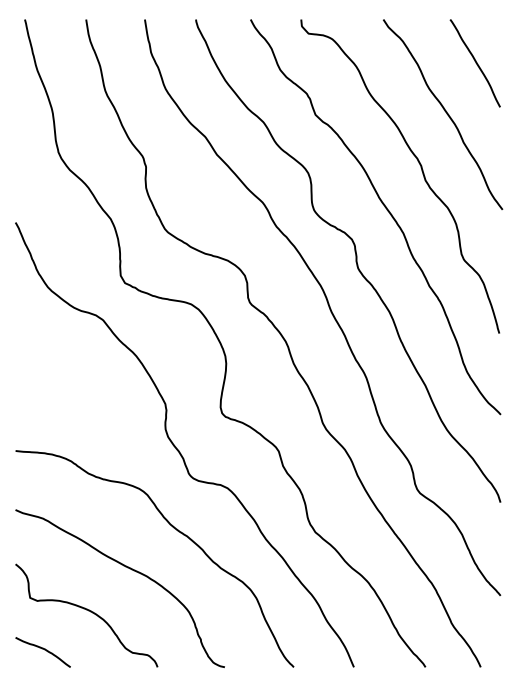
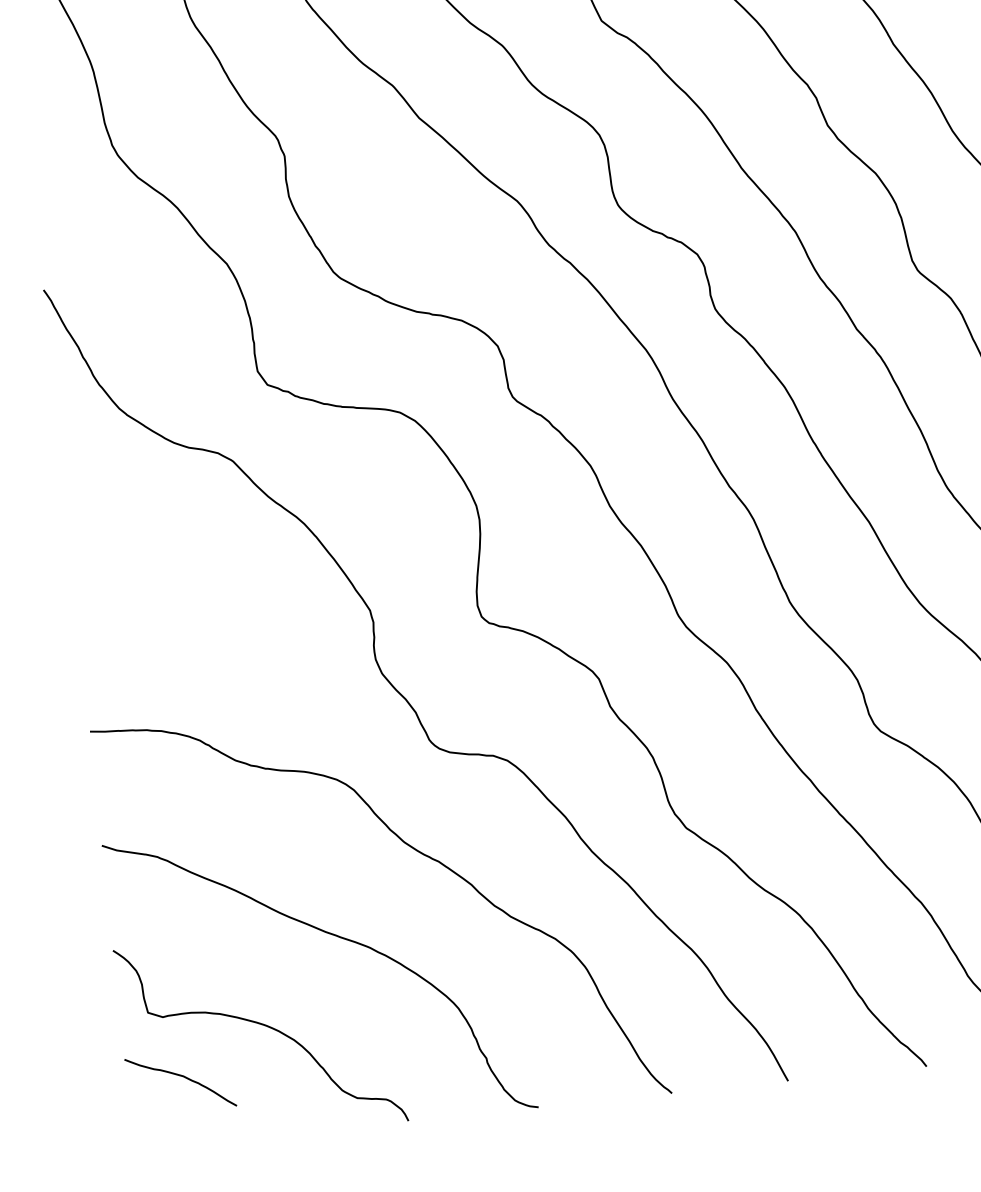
curve: (44, 650) -> (182, 1078), moved

